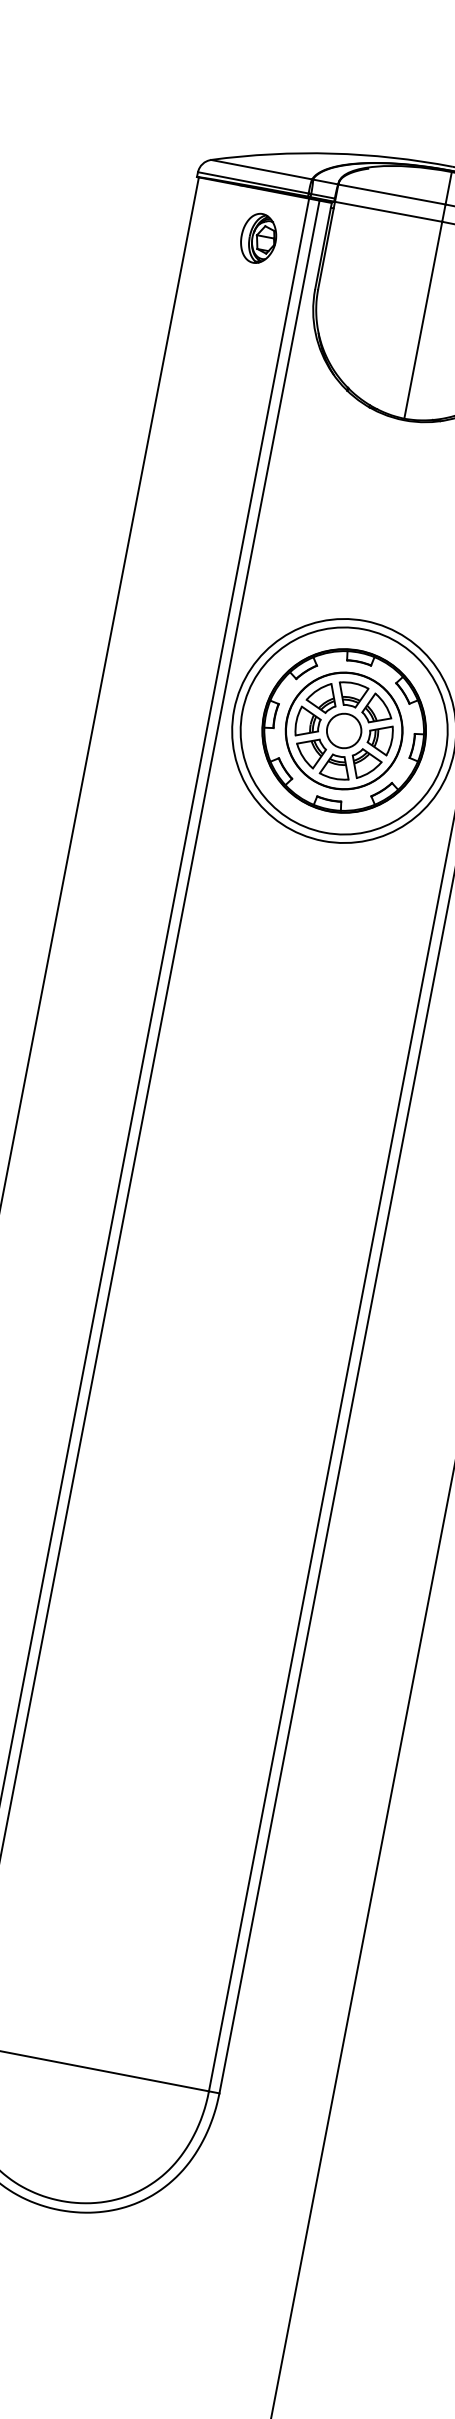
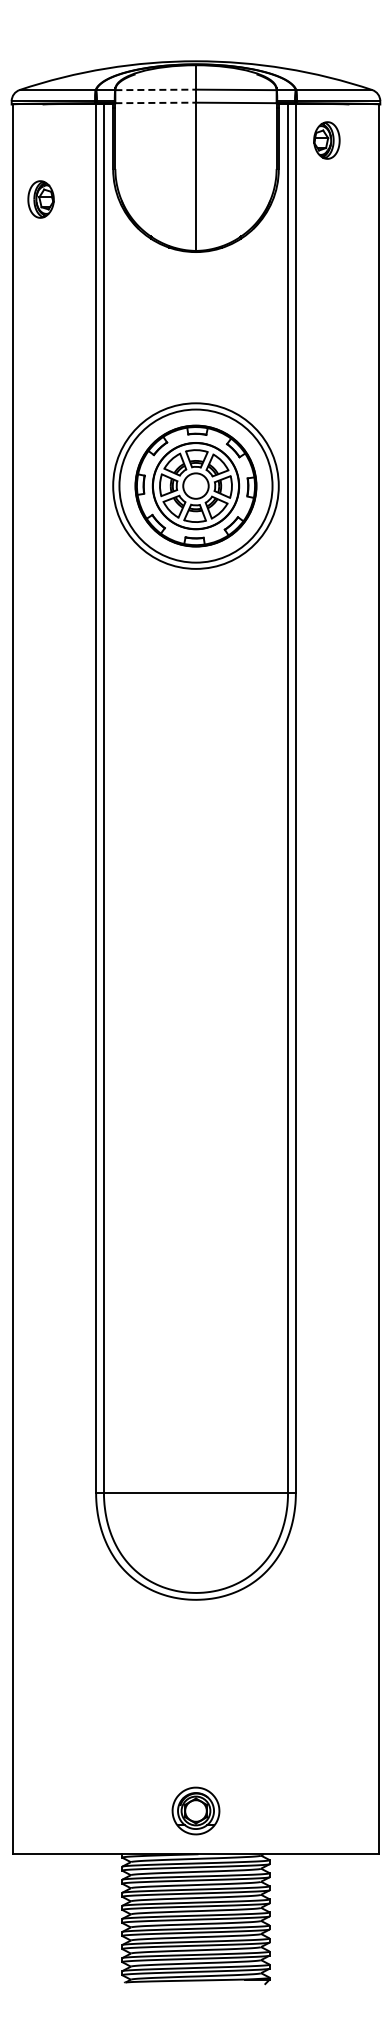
line: (393, 194) -> (156, 89), solid -> dashed
line: (389, 211) -> (156, 102), solid -> dashed
part: (257, 238) -> (40, 199), moved

